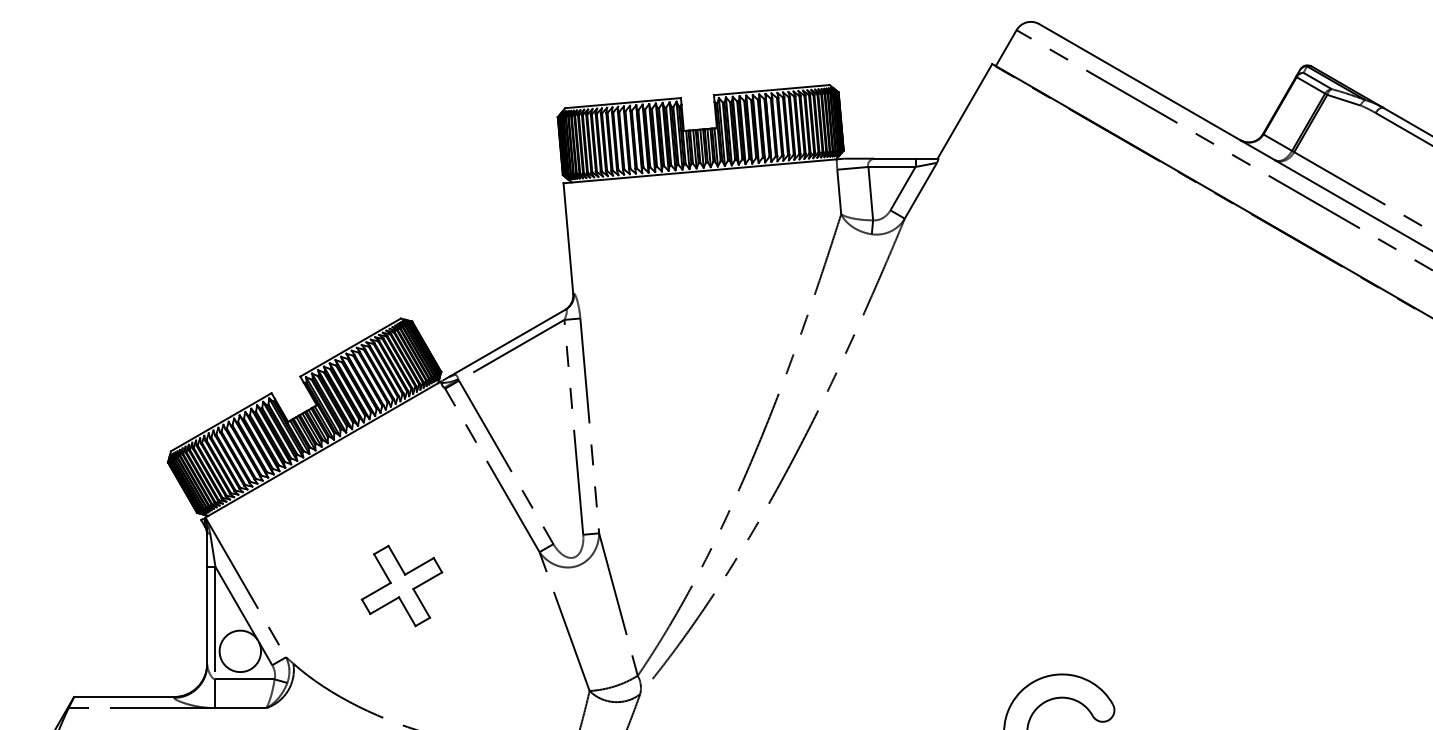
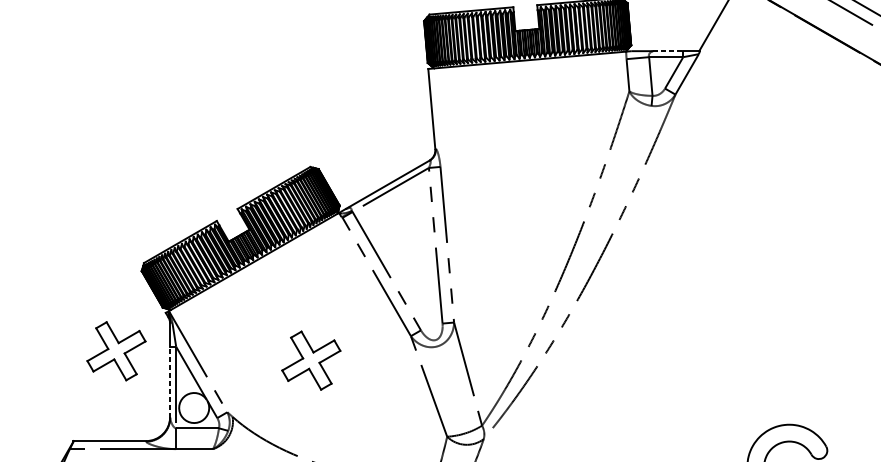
line: (894, 158) -> (668, 51), solid -> dashed
part: (132, 572) -> (116, 350), added
line: (207, 615) -> (170, 382), solid -> dashed

